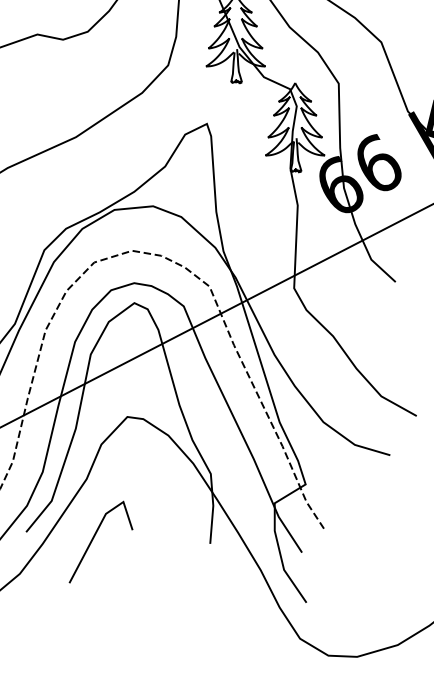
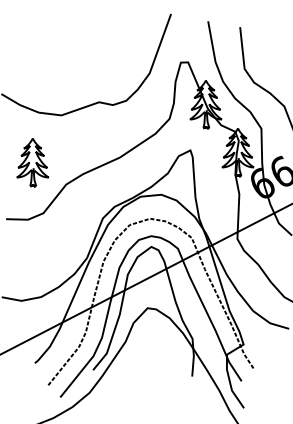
line: (95, 538) -> (130, 373), removed

